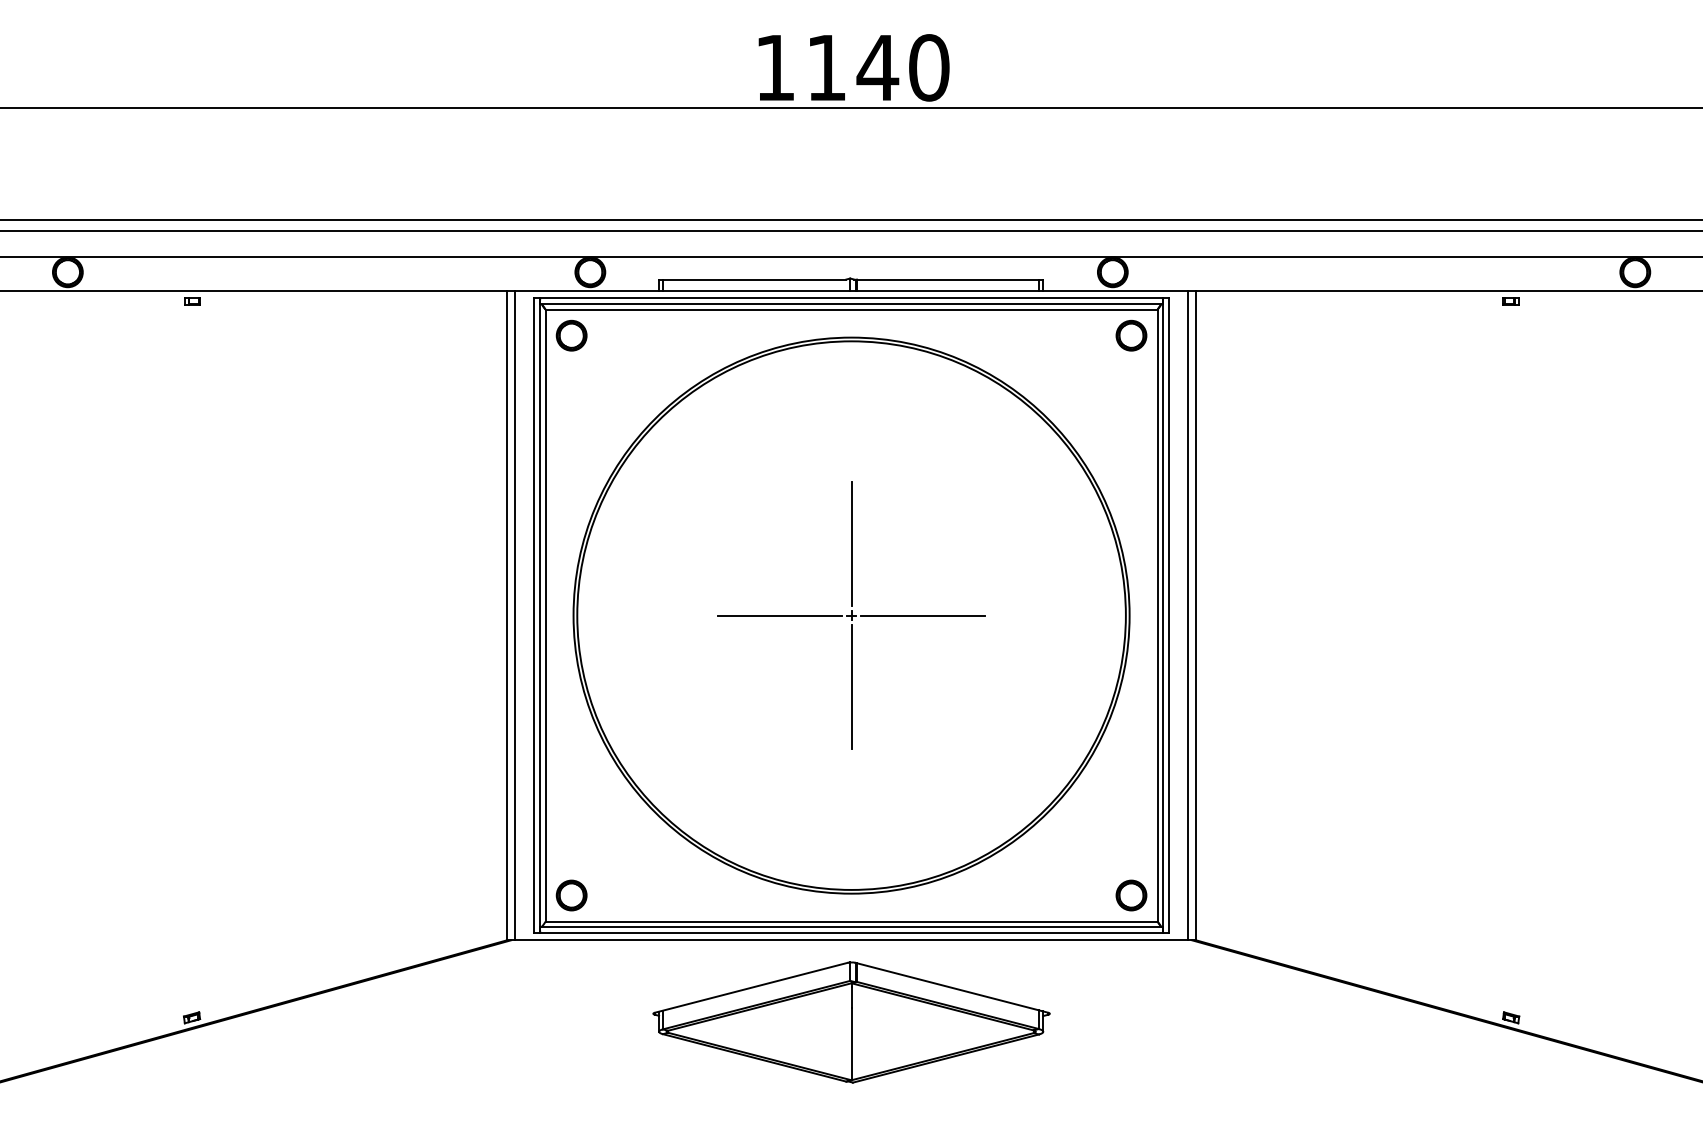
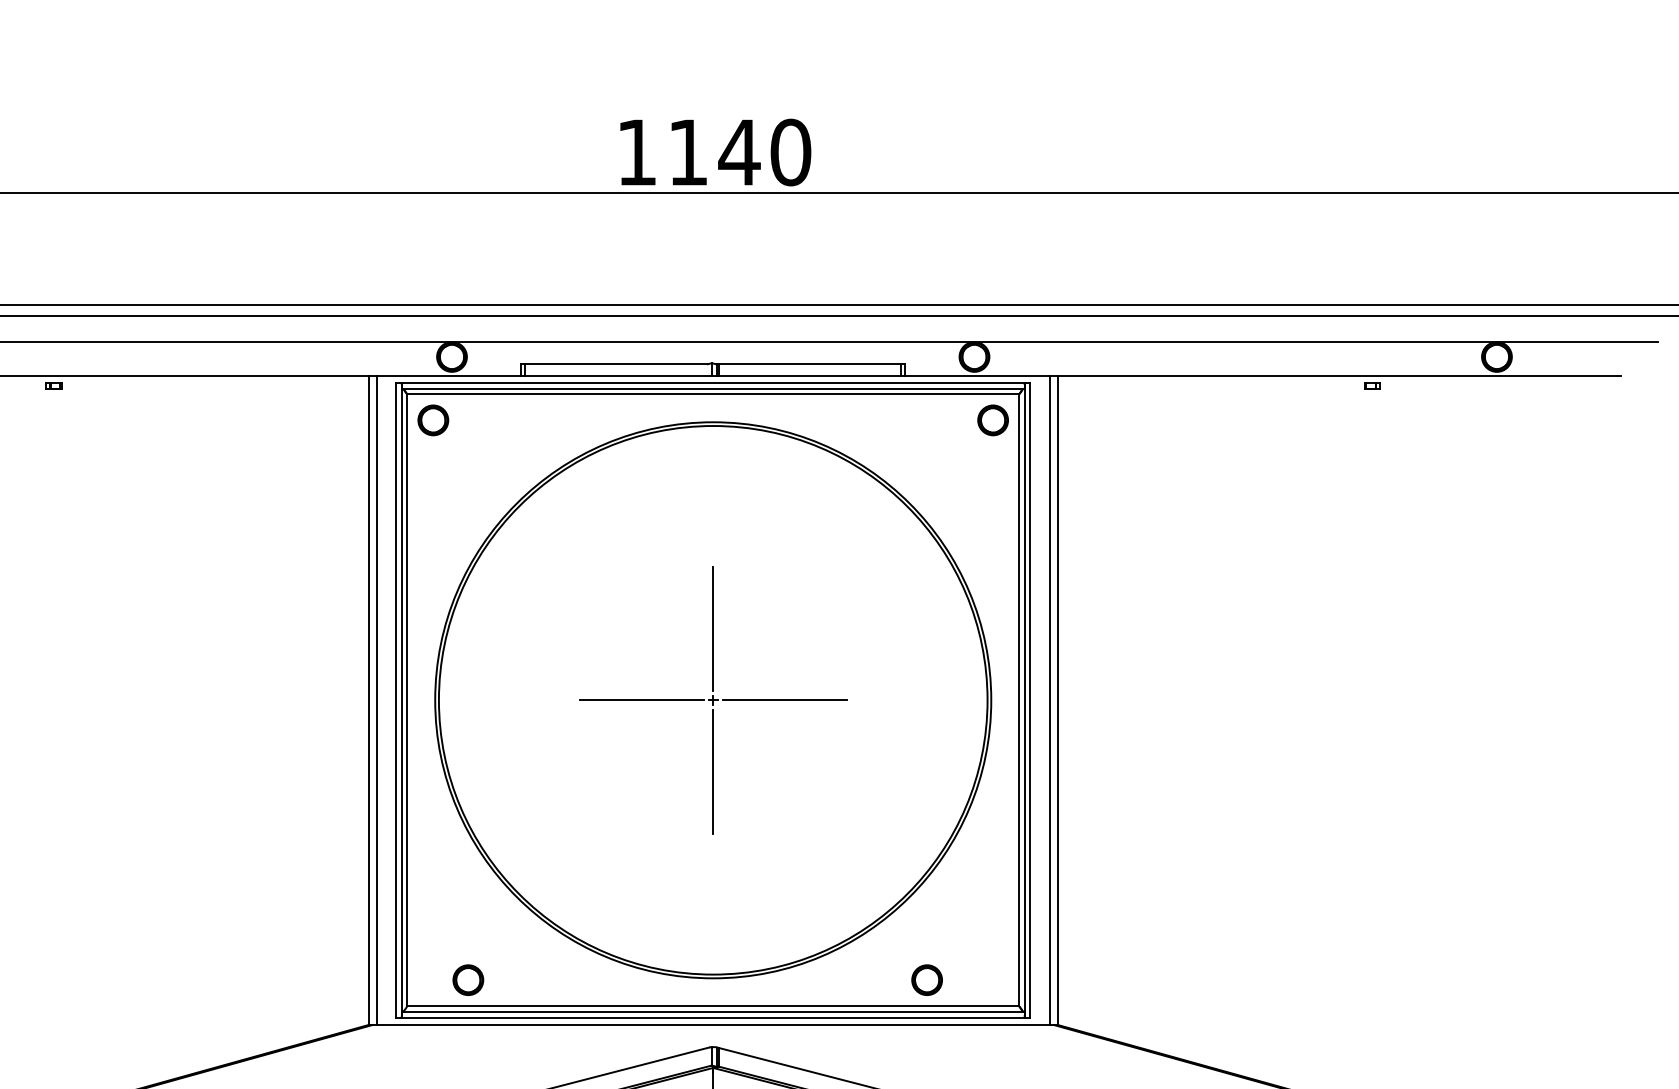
part: (571, 895) -> (468, 980), moved
part: (1131, 895) -> (927, 980), moved

